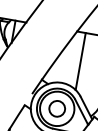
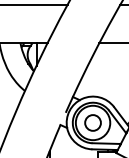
line: (80, 61) -> (107, 72), removed

